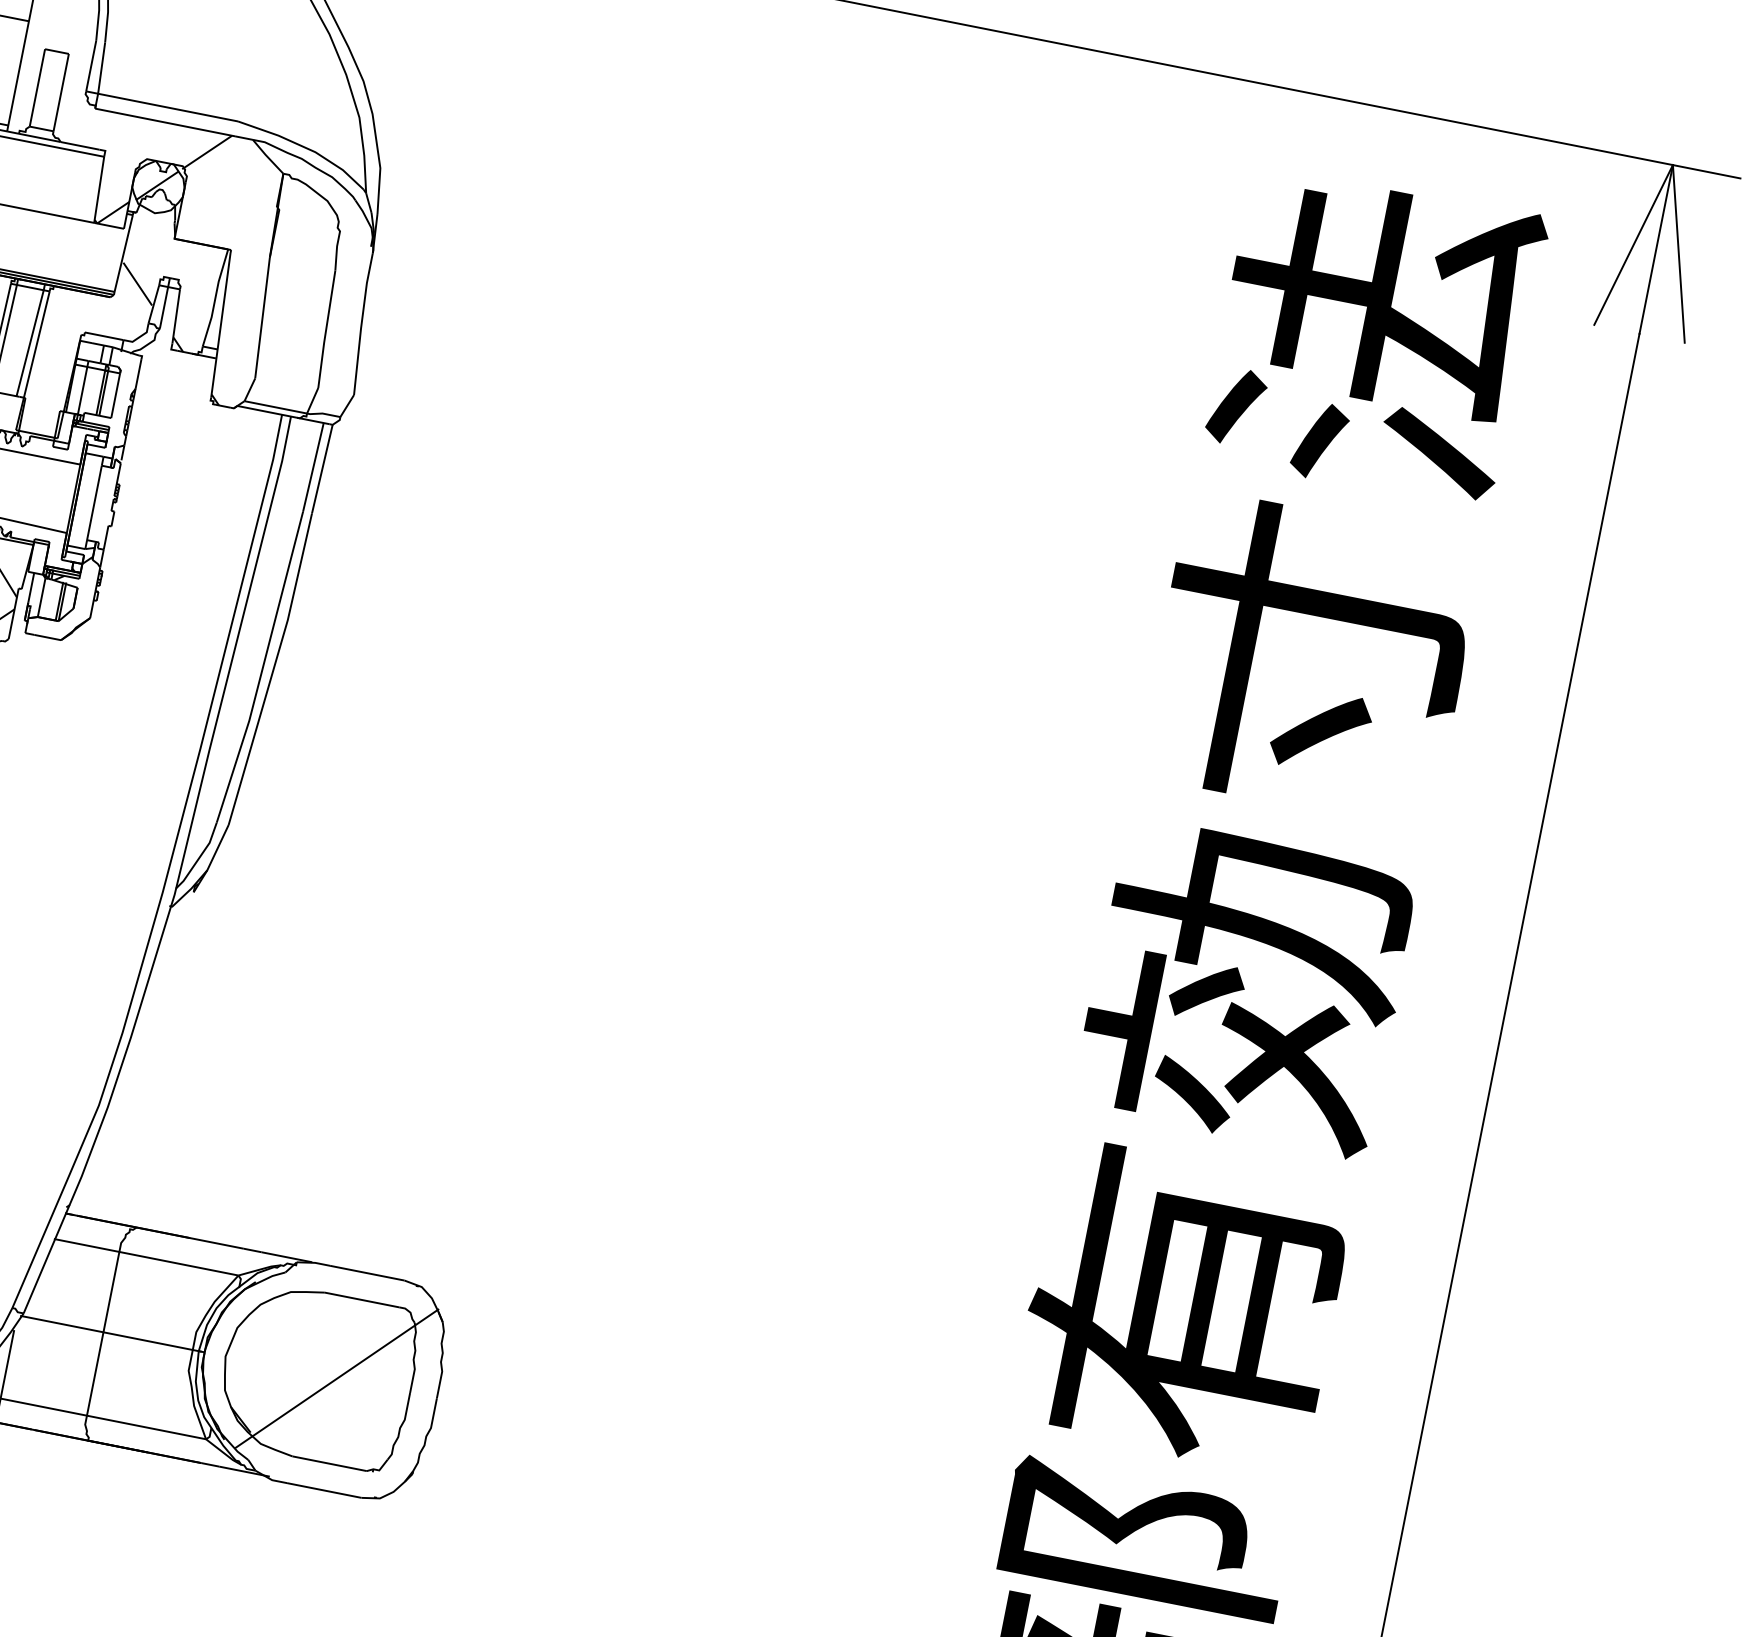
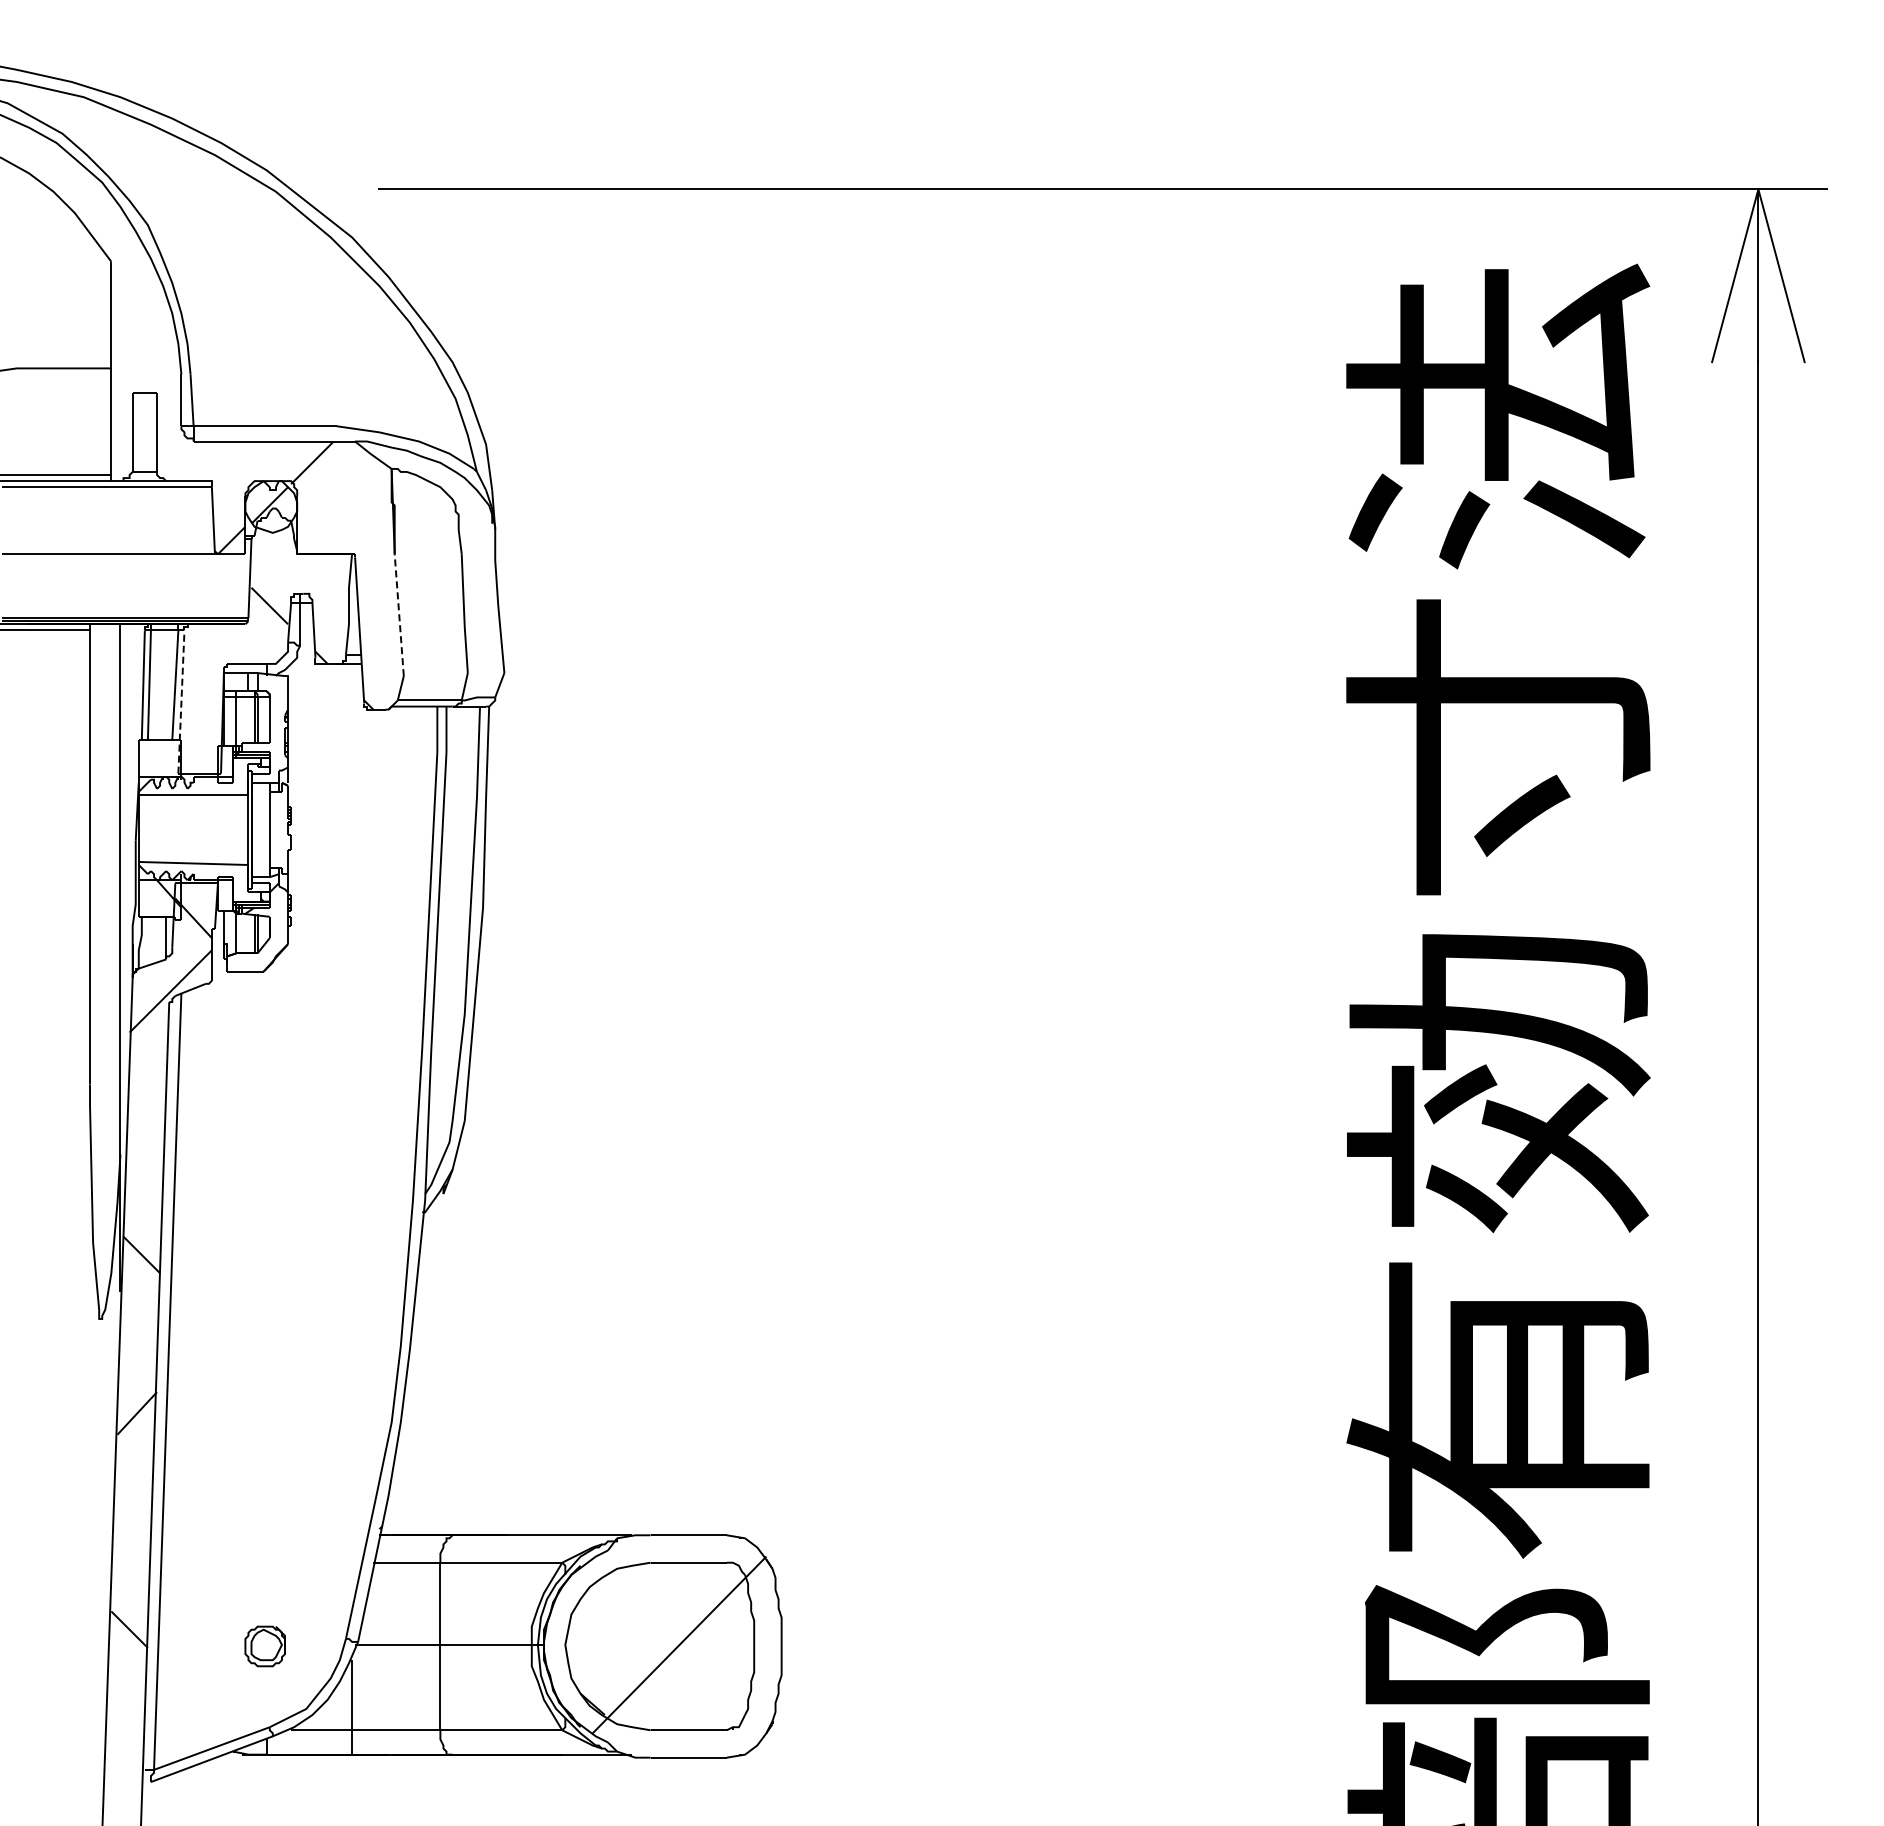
line: (262, 317) -> (399, 614), solid -> dashed
line: (32, 361) -> (181, 702), solid -> dashed

